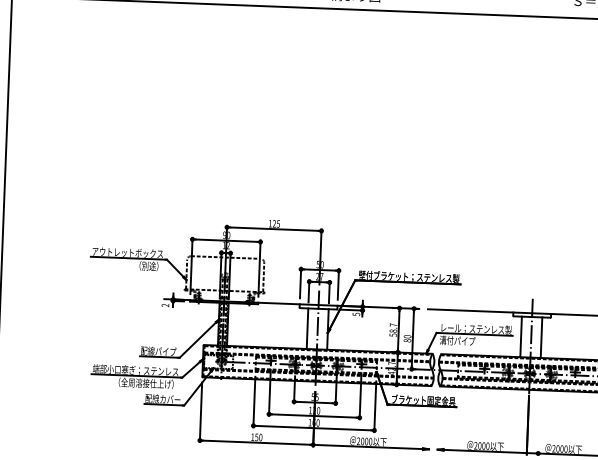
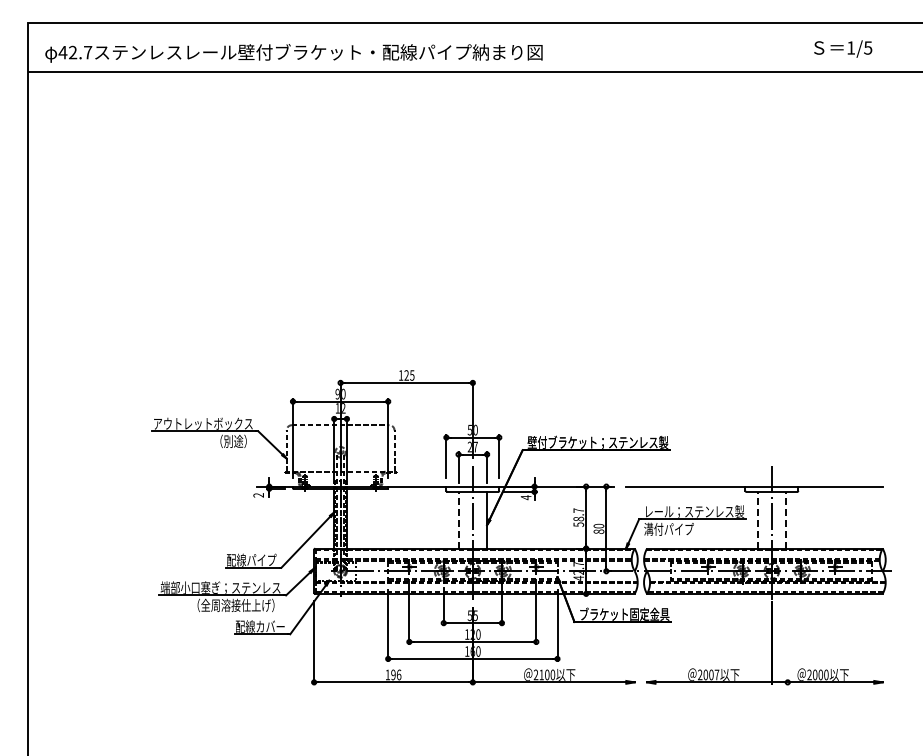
text: (355, 314) -> (525, 497), 5 -> 4
line: (307, 328) -> (458, 519), solid -> dashed
line: (521, 336) -> (757, 519), solid -> dashed
line: (541, 337) -> (786, 519), solid -> dashed
text: (258, 437) -> (396, 674), 150 -> 196
text: (362, 441) -> (541, 674), 2000 -> 2100
text: (487, 445) -> (716, 674), 2000 -> 2007

